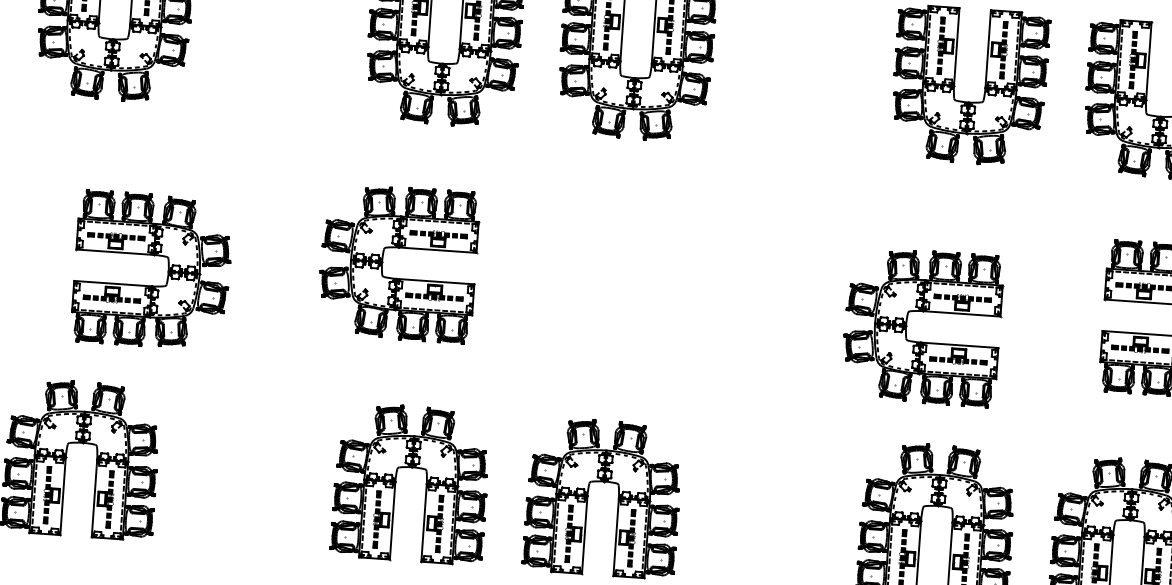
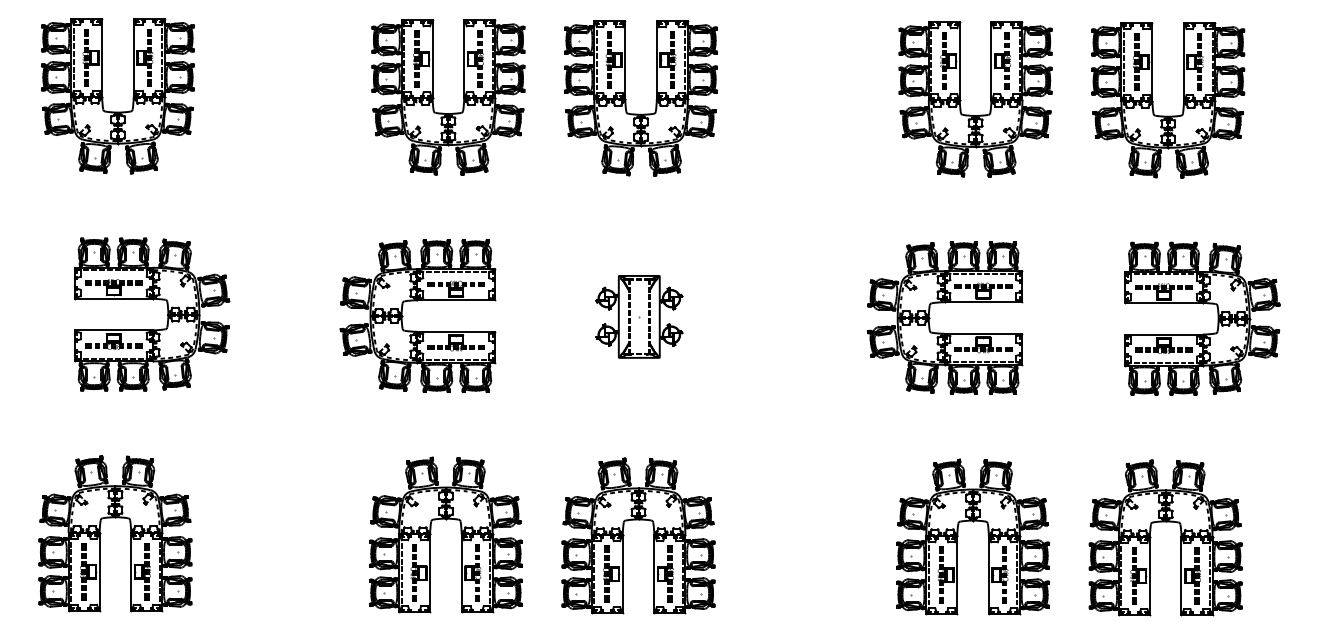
part: (154, 256) -> (153, 300), moved
part: (619, 279) -> (639, 316), added
part: (923, 312) -> (945, 303), moved

